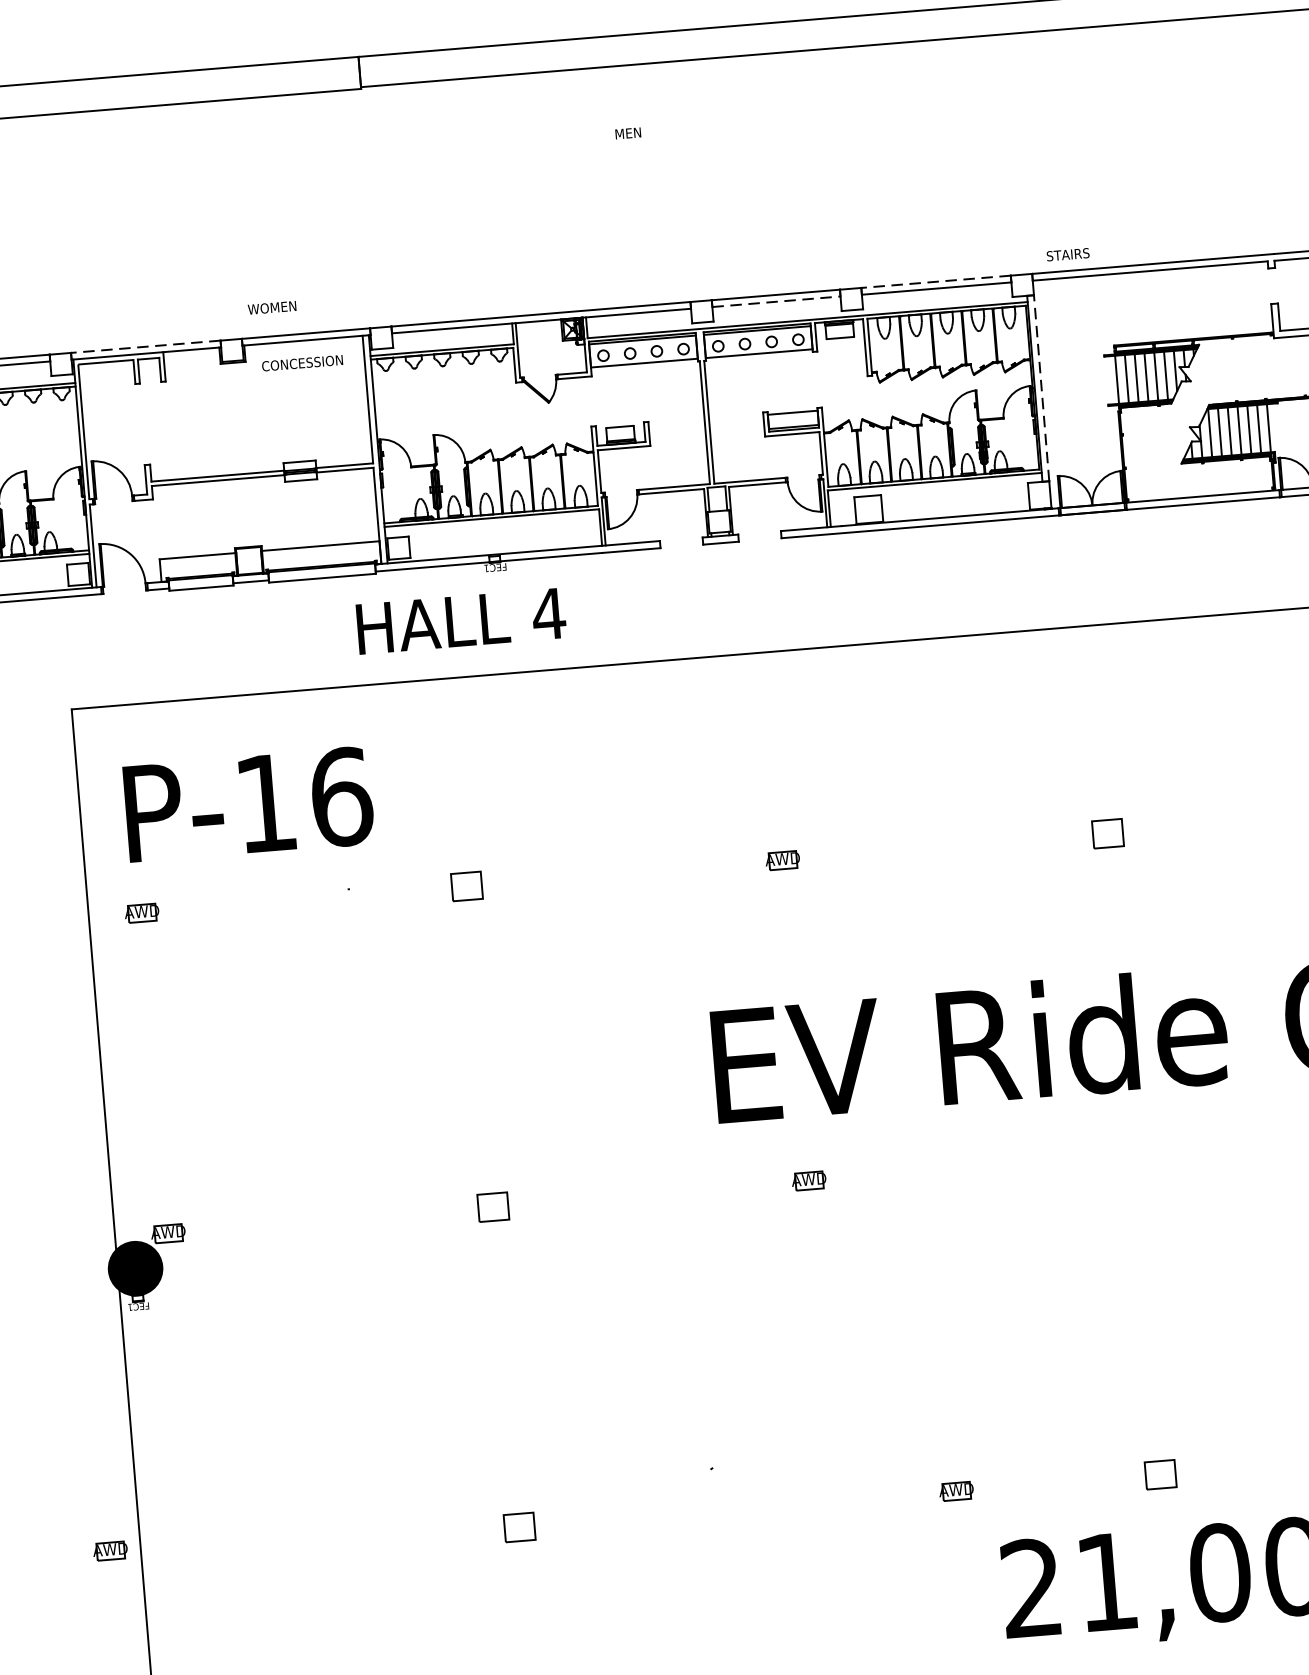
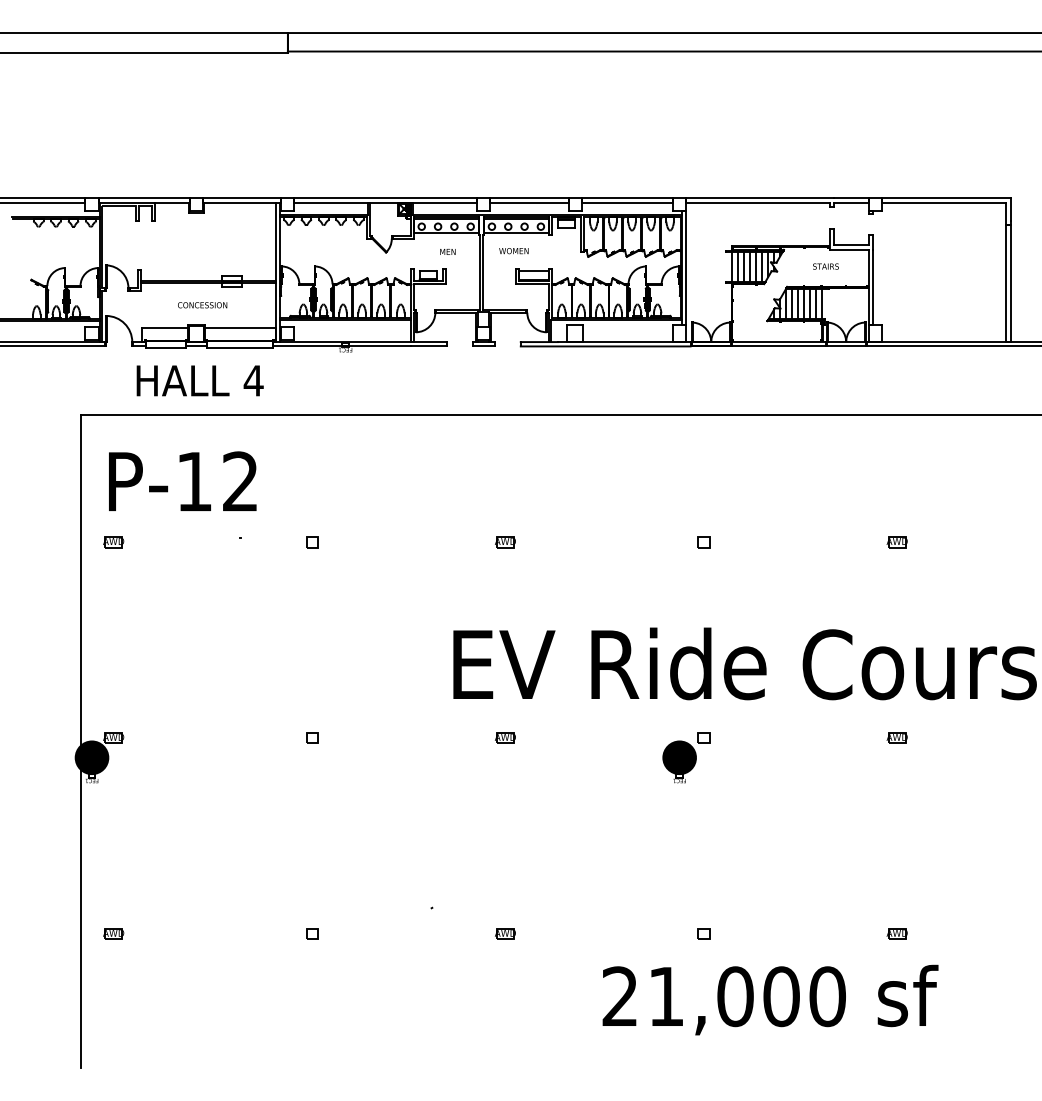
text: (627, 132) -> (447, 251), moved
text: (1067, 254) -> (825, 266), moved
line: (936, 281) -> (627, 198), dashed -> solid
line: (776, 301) -> (529, 202), dashed -> solid
text: (271, 308) -> (513, 251), moved
line: (146, 346) -> (144, 198), dashed -> solid
text: (302, 363) -> (202, 305), moved
line: (1042, 388) -> (686, 268), dashed -> solid
text: (460, 620) -> (199, 380), moved
text: (341, 796) -> (240, 481), P-16 -> P-12
part: (1106, 834) -> (703, 542), size x0.62
part: (467, 886) -> (312, 542), size x0.62
part: (1107, 1188) -> (686, 757), added
part: (493, 1205) -> (312, 737), size x0.62
part: (1159, 1473) -> (703, 933), size x0.62
part: (956, 1490) -> (505, 933), moved
part: (519, 1526) -> (312, 933), size x0.62
part: (110, 1550) -> (113, 933), moved

